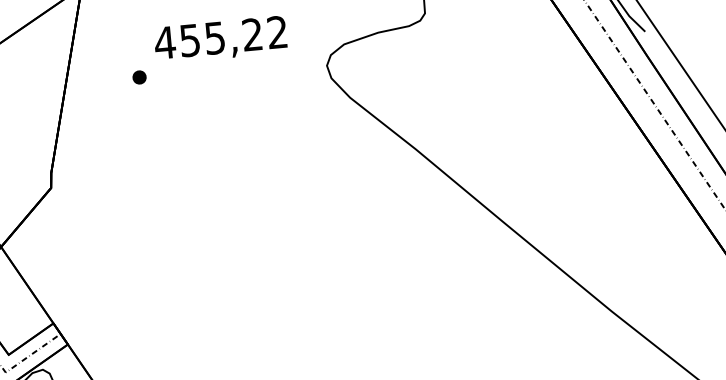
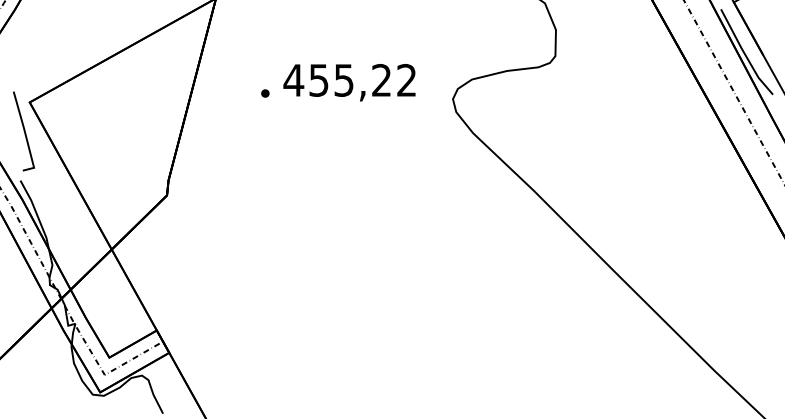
text: (220, 39) -> (349, 82), moved
part: (139, 77) -> (265, 93), size x0.6

